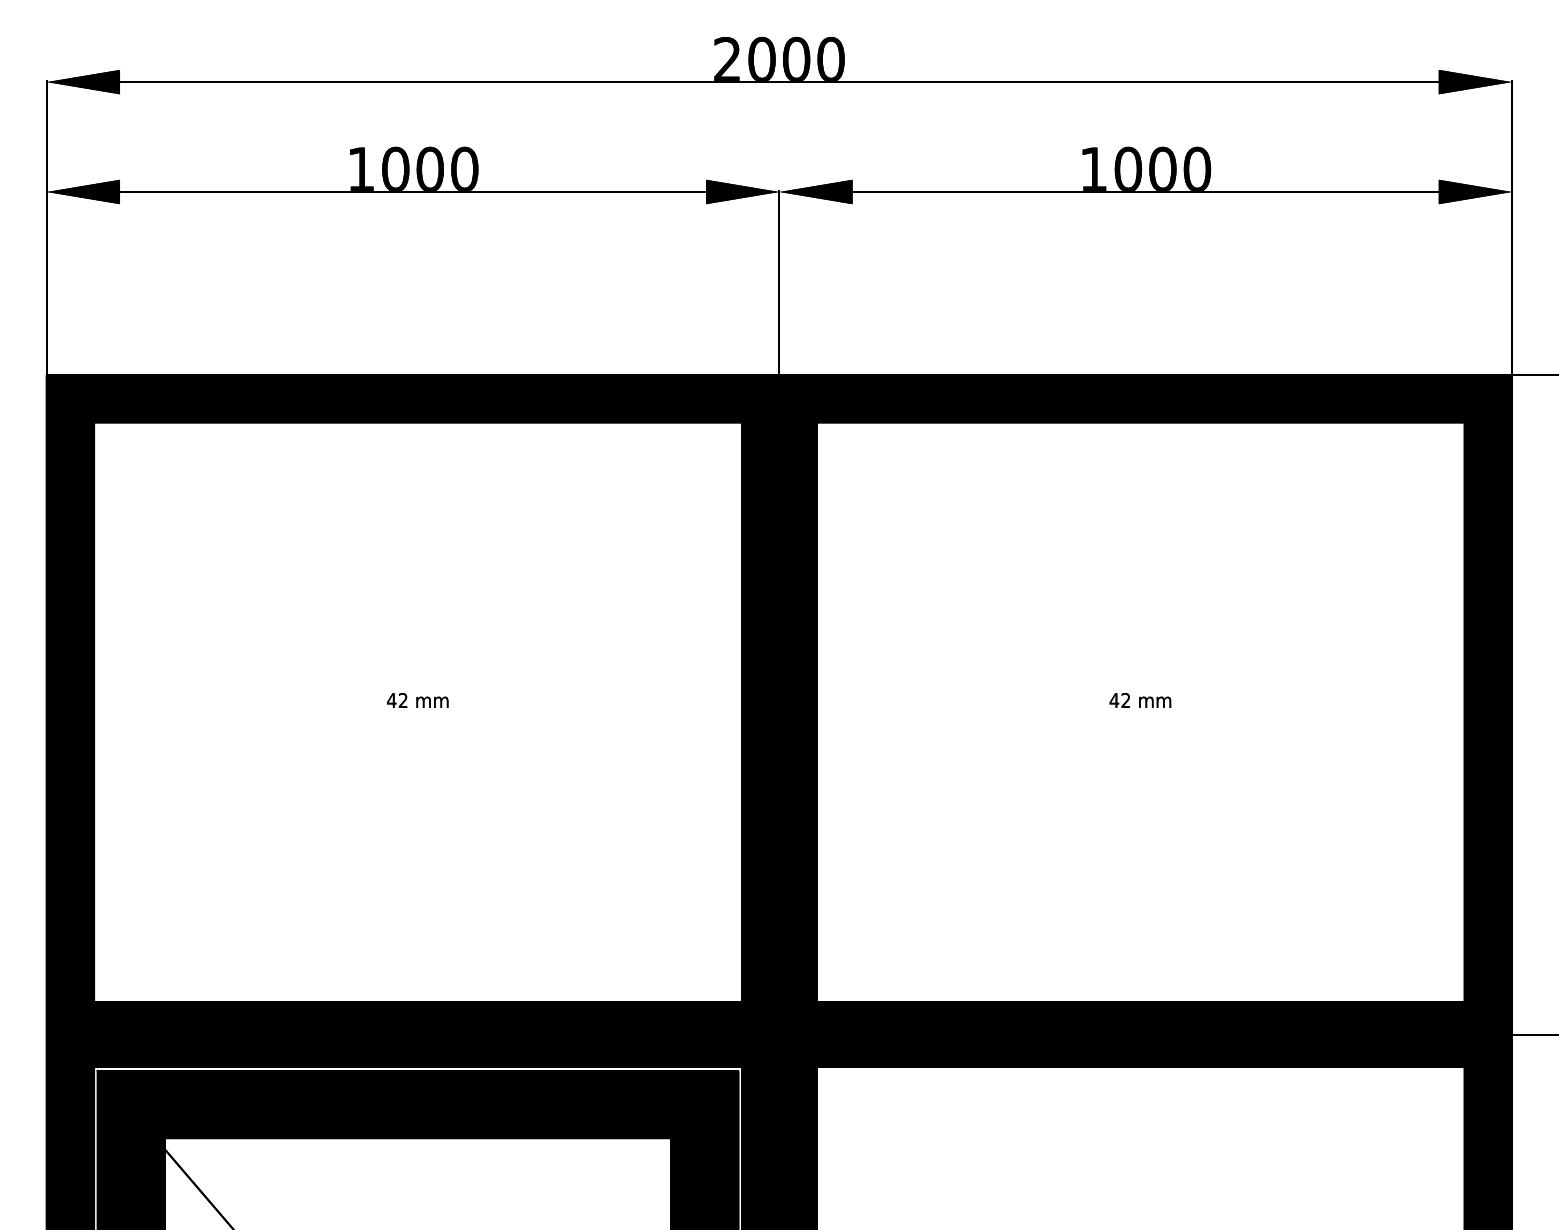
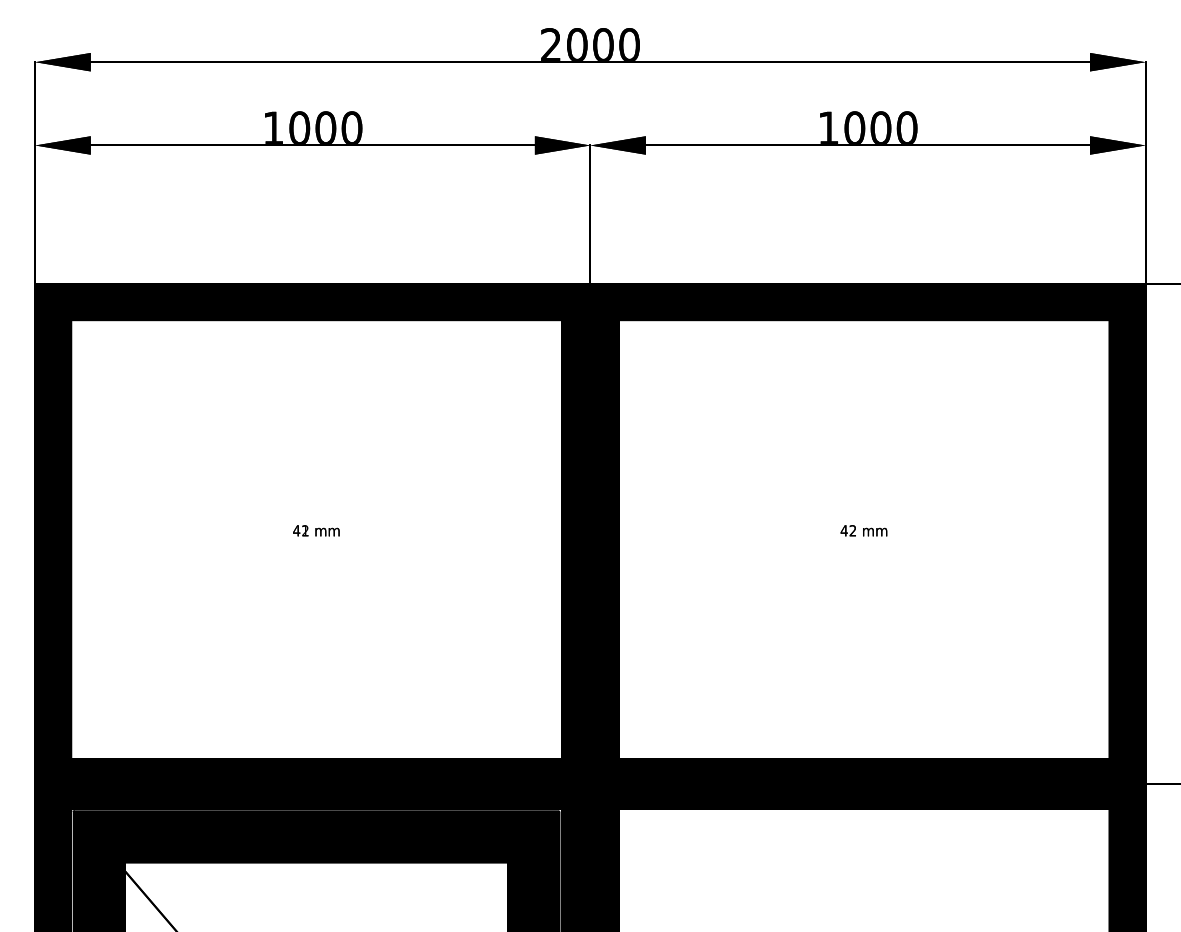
text: (402, 700) -> (304, 530), 42 -> 41

